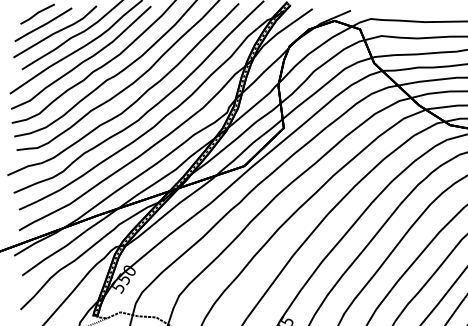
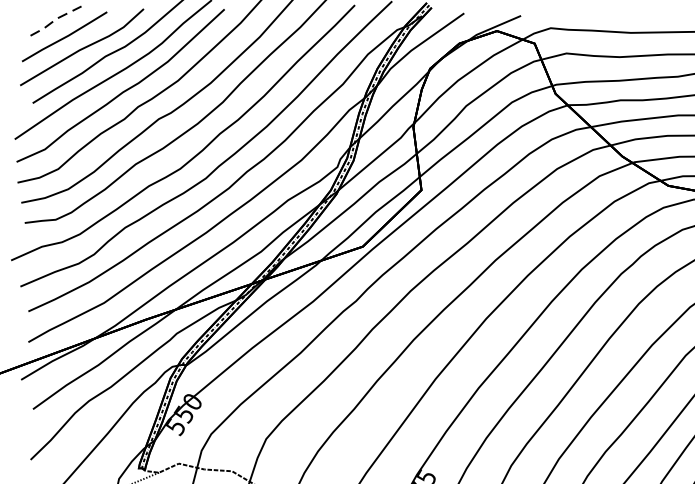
line: (36, 13) -> (54, 20), solid -> dashed

